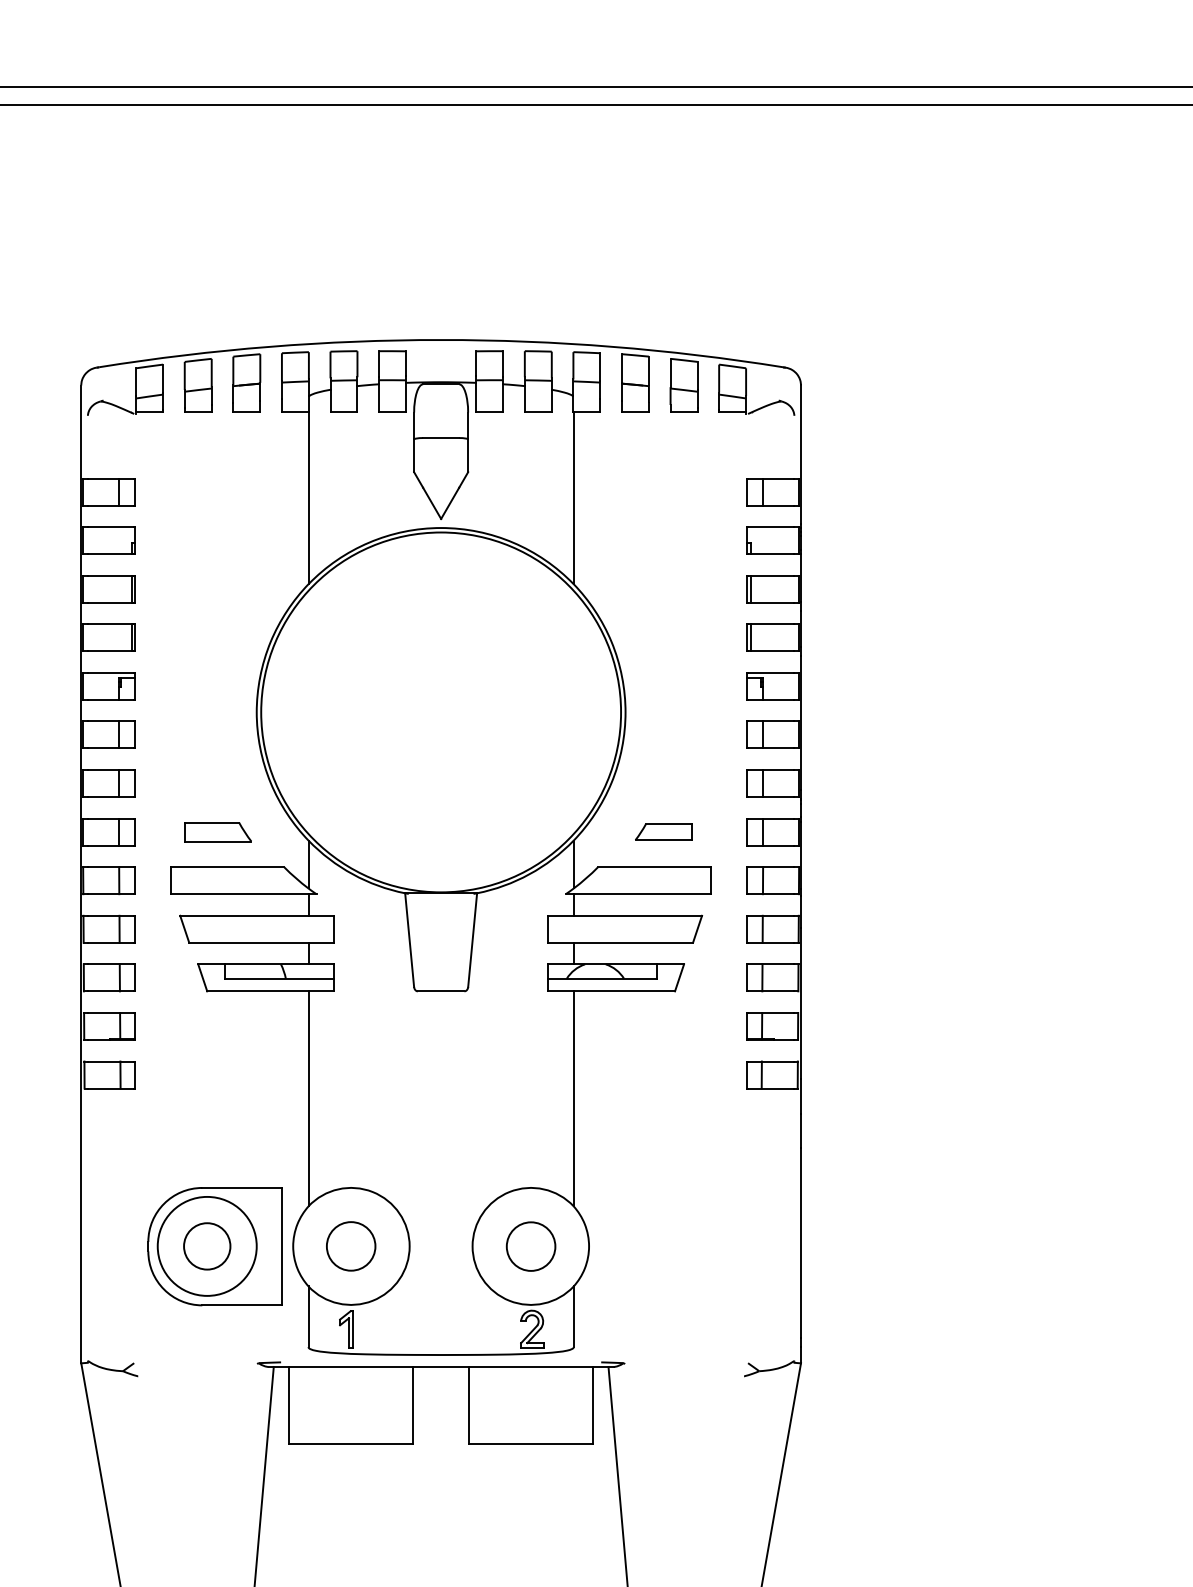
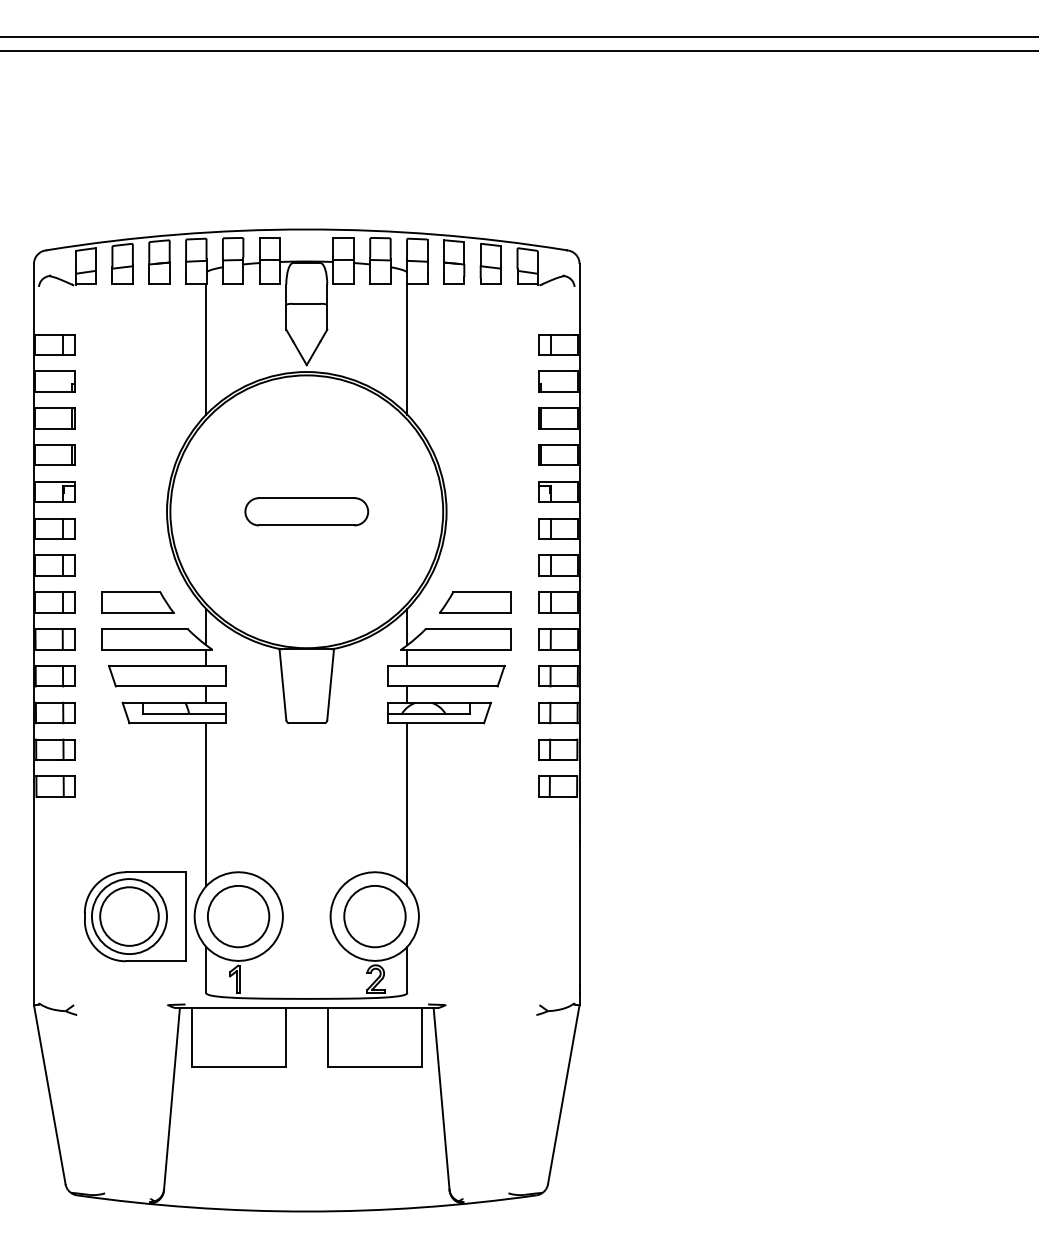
part: (440, 712) -> (306, 511), added
part: (217, 832) -> (137, 602), size x1.43
part: (663, 832) -> (475, 602), size x1.67
circle: (207, 1246) -> (129, 916), size x1.67
circle: (351, 1246) -> (238, 916), size x1.67
circle: (530, 1246) -> (374, 916), size x1.67

